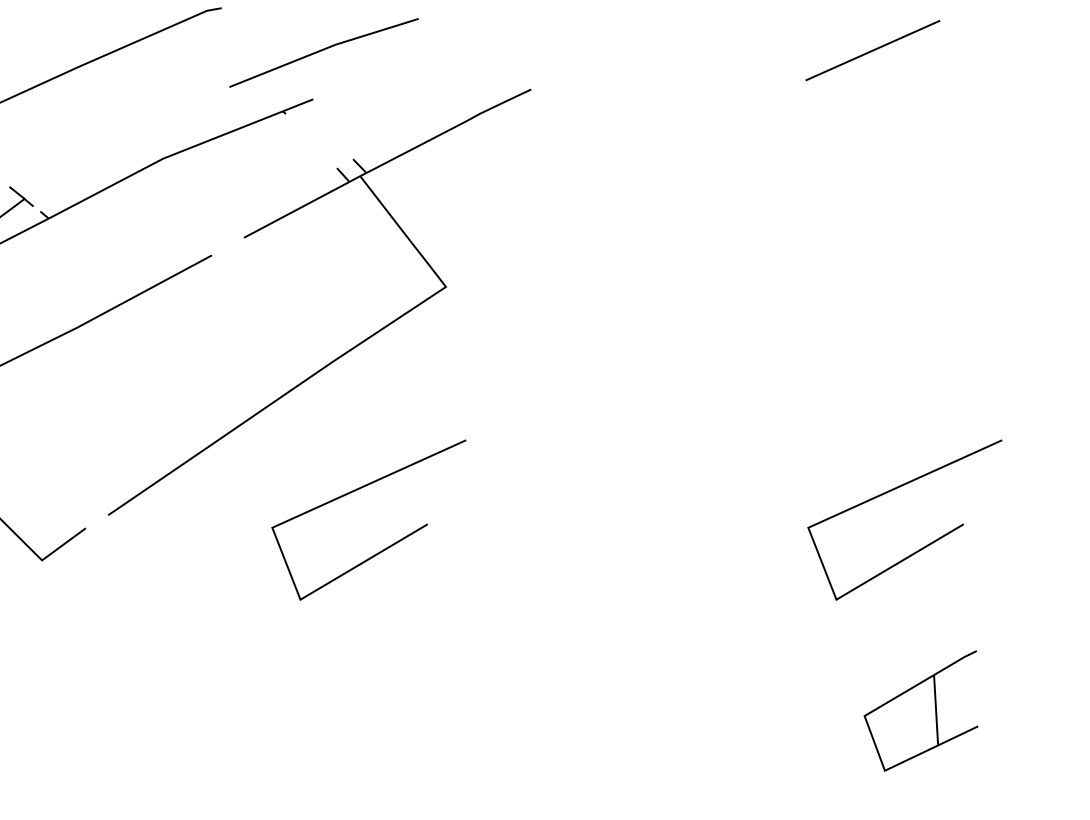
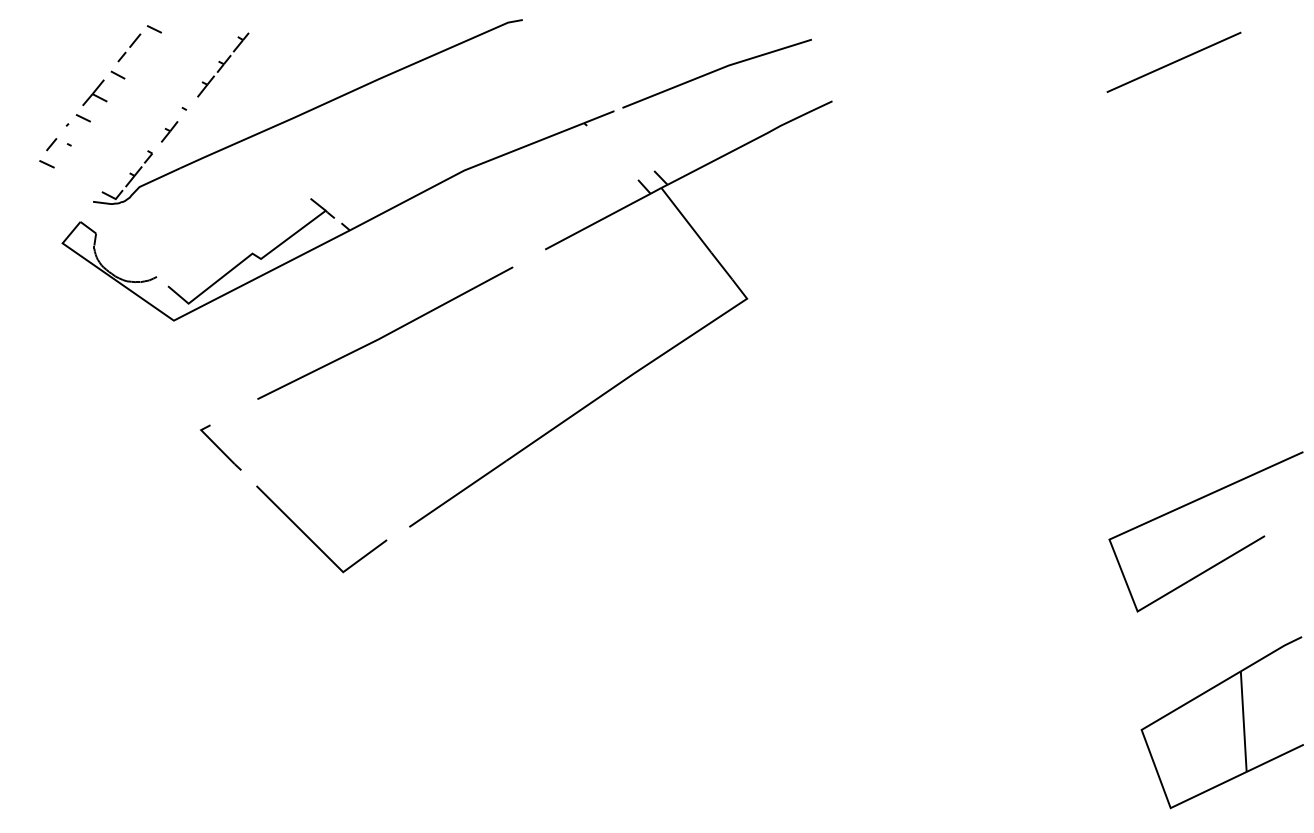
line: (323, 50) -> (716, 71), moved
part: (355, 491) -> (656, 503), removed
part: (920, 710) -> (1221, 722), size x1.43

